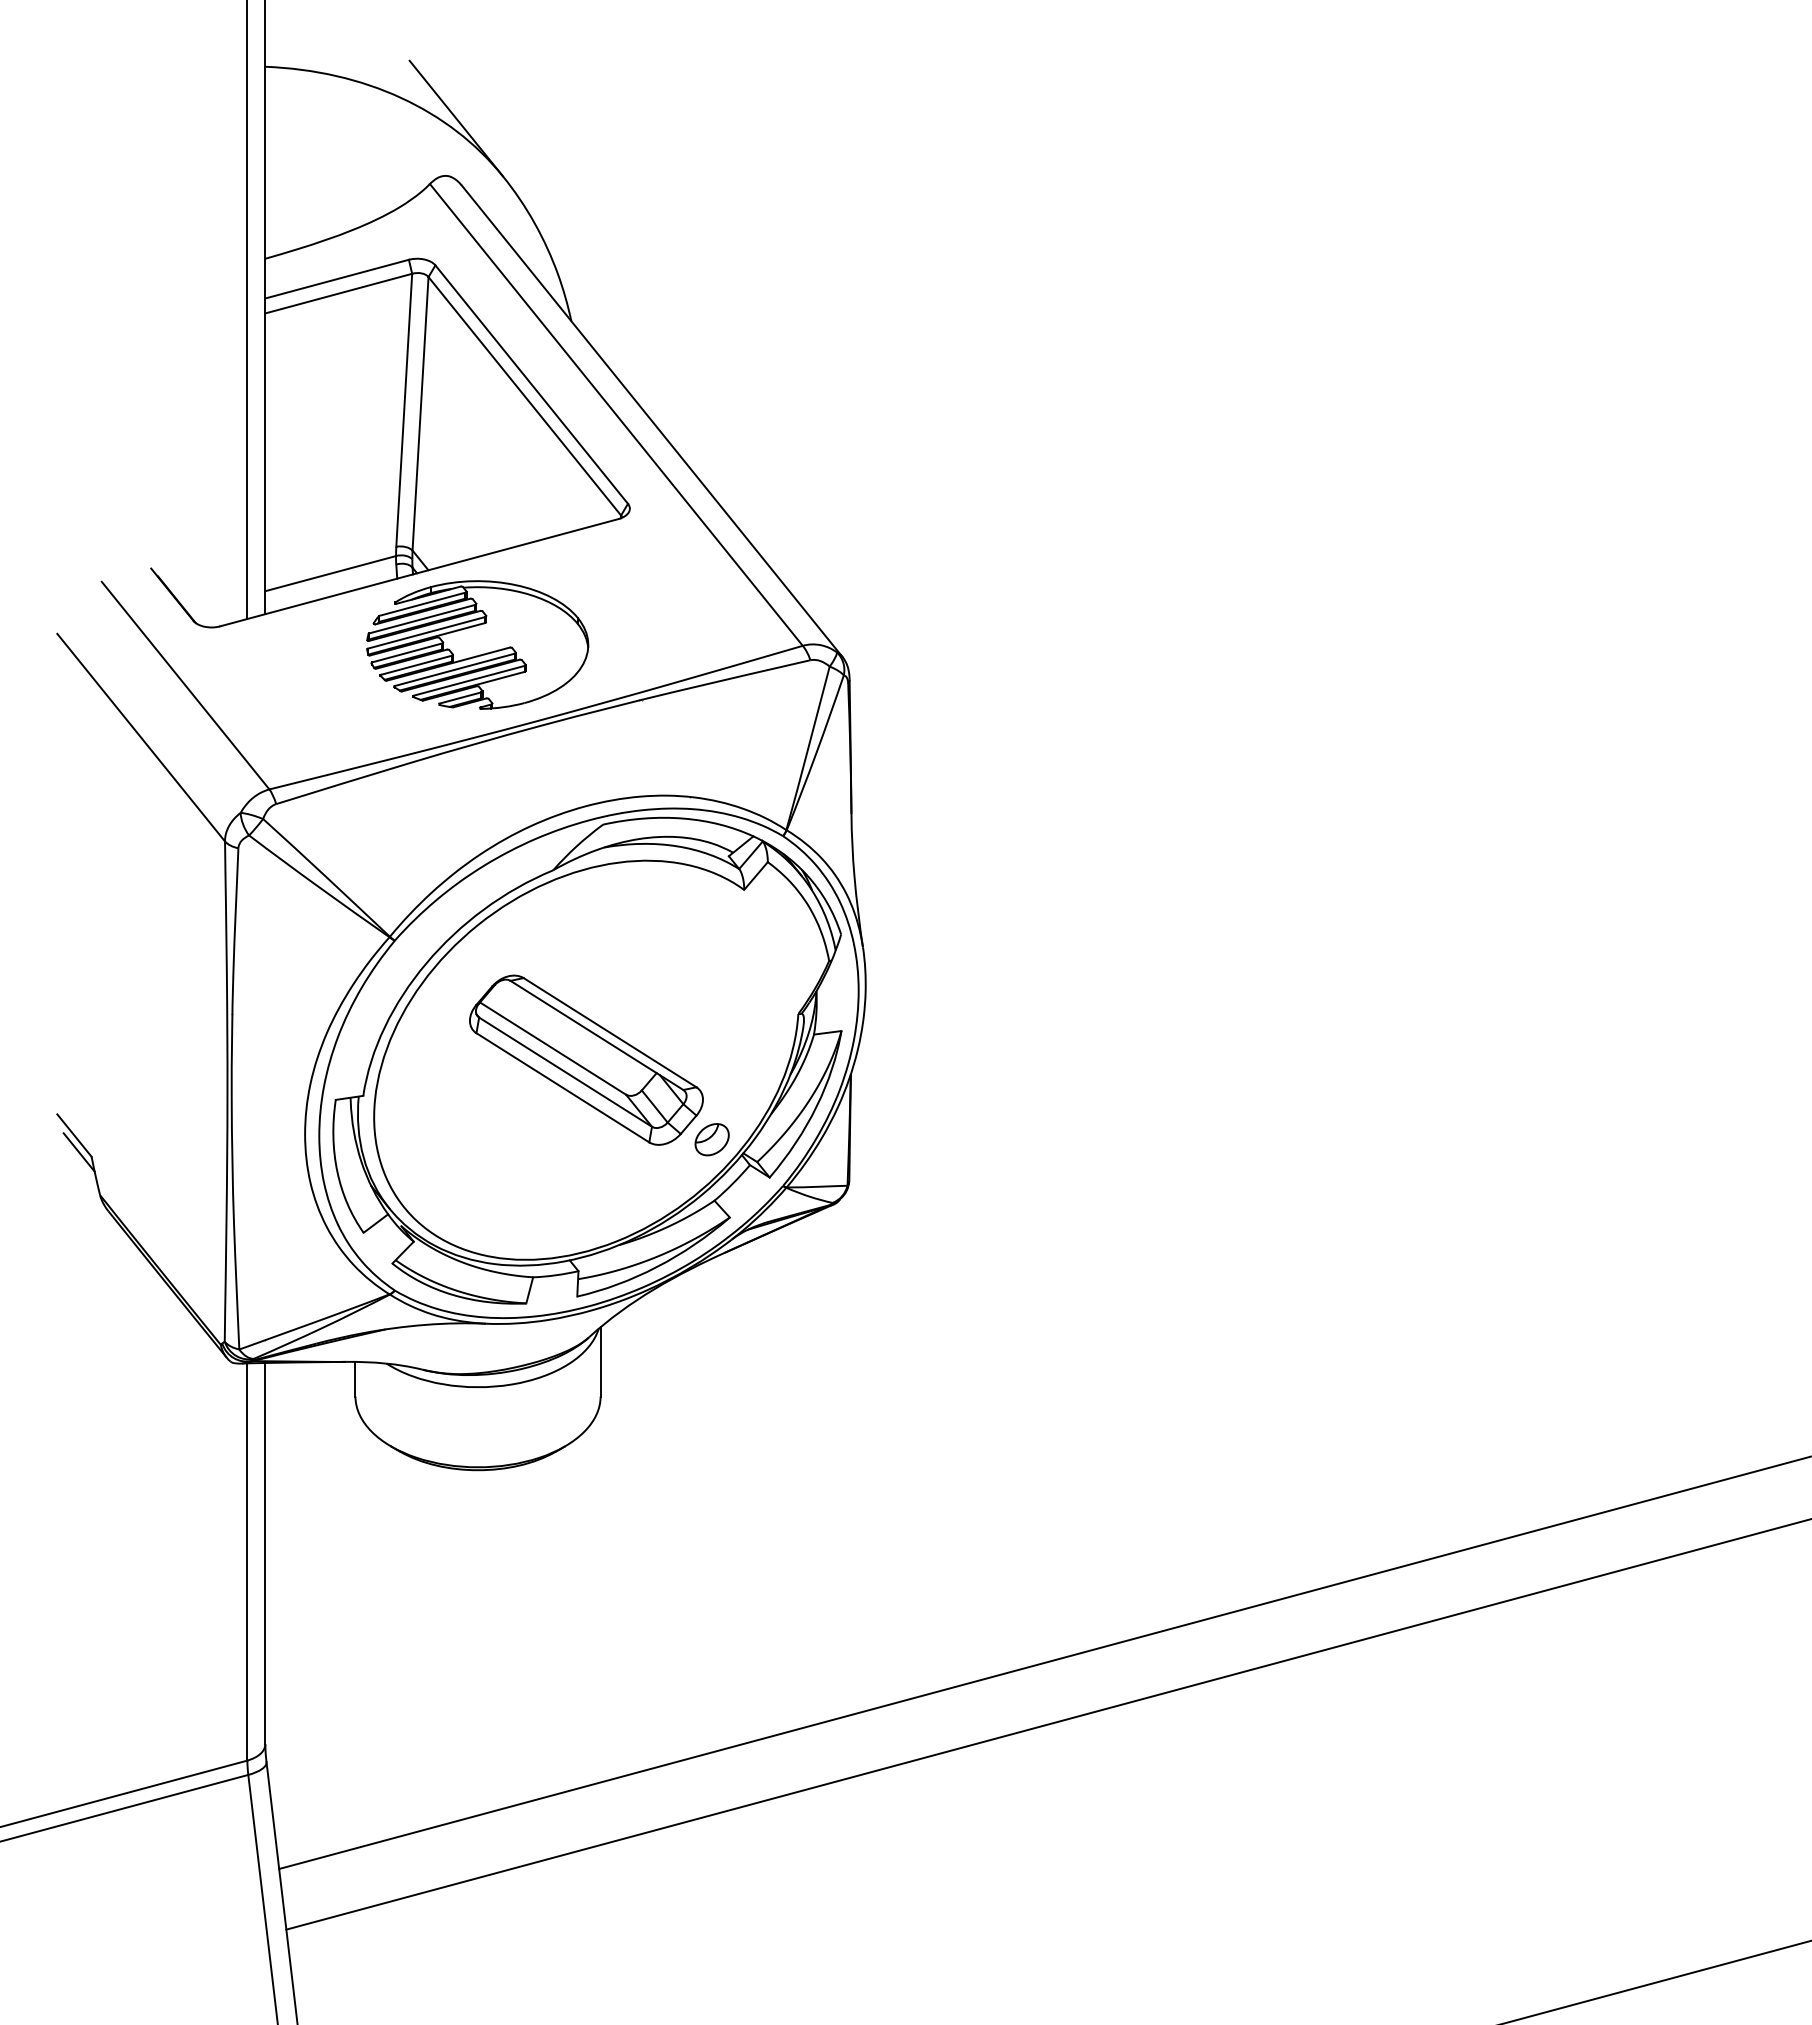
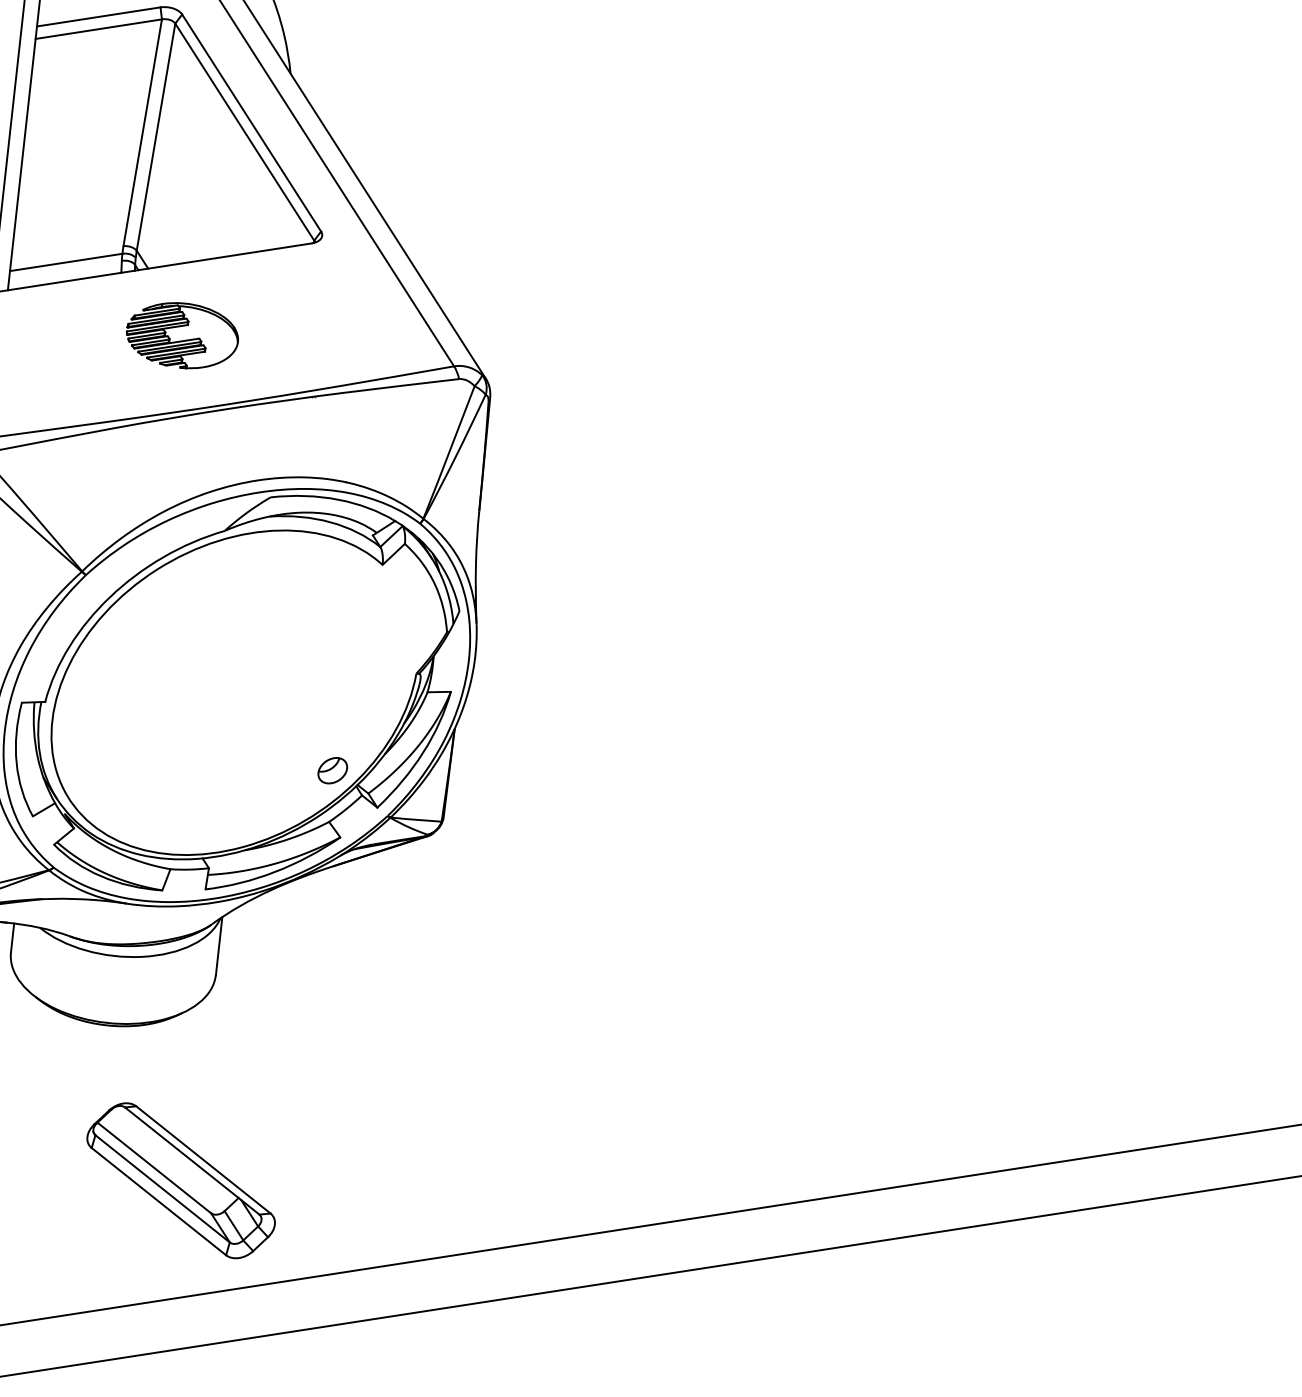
part: (477, 644) -> (182, 335), size x0.6
part: (586, 1059) -> (181, 1180), moved

